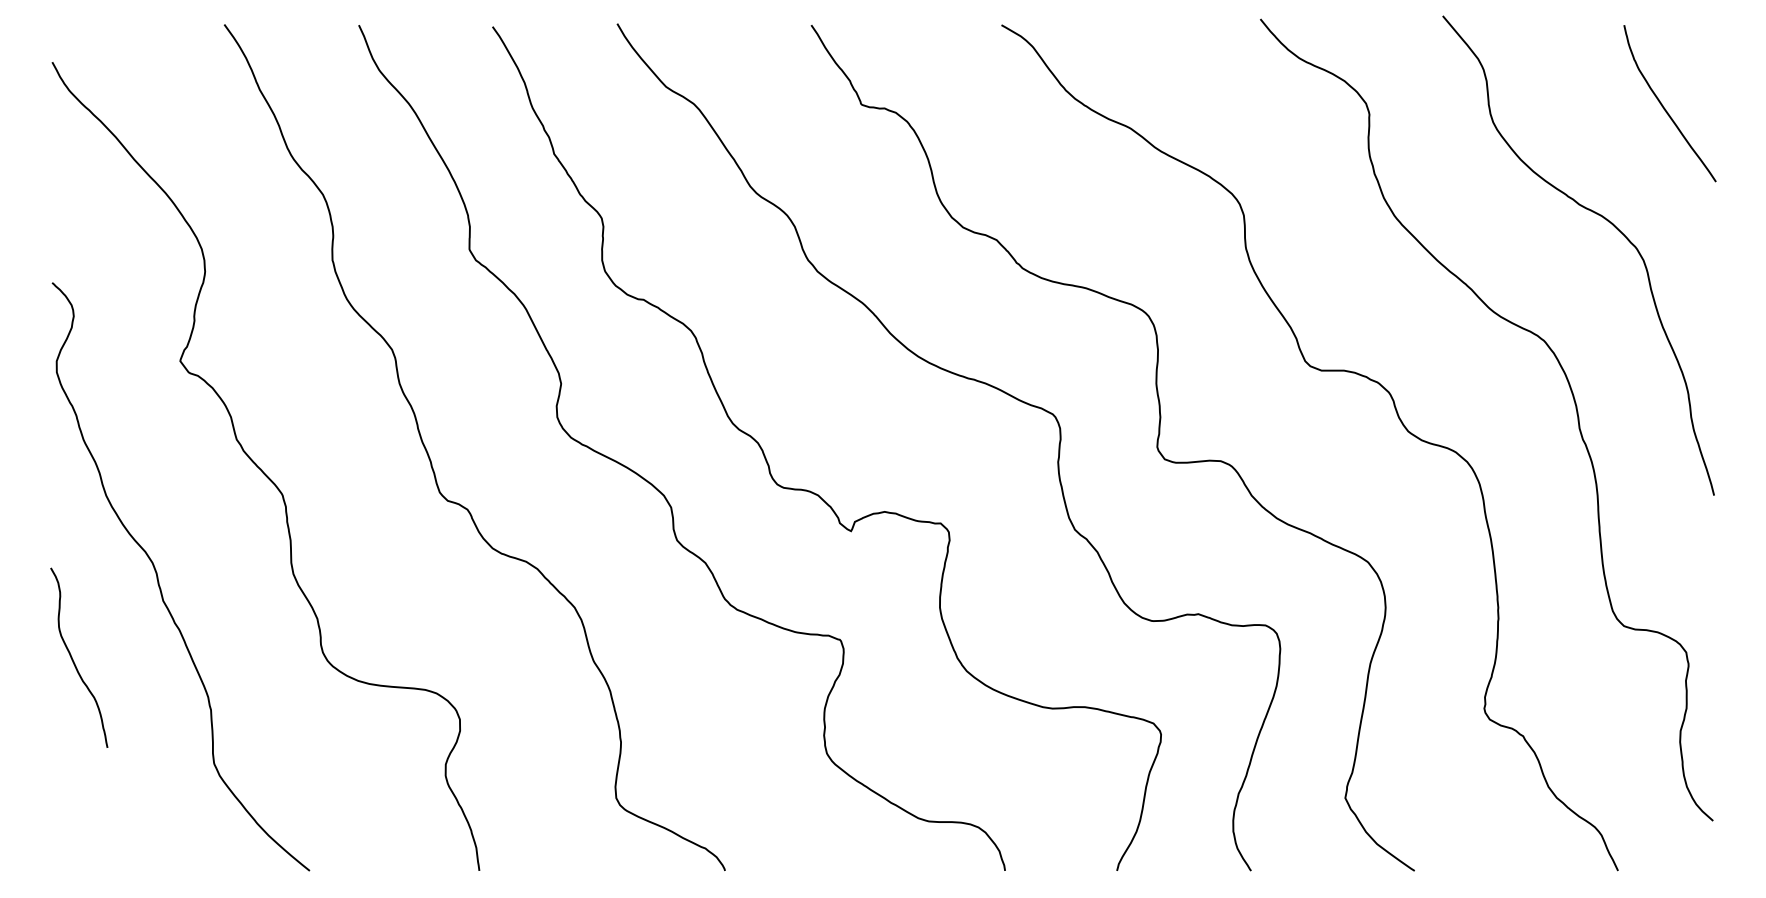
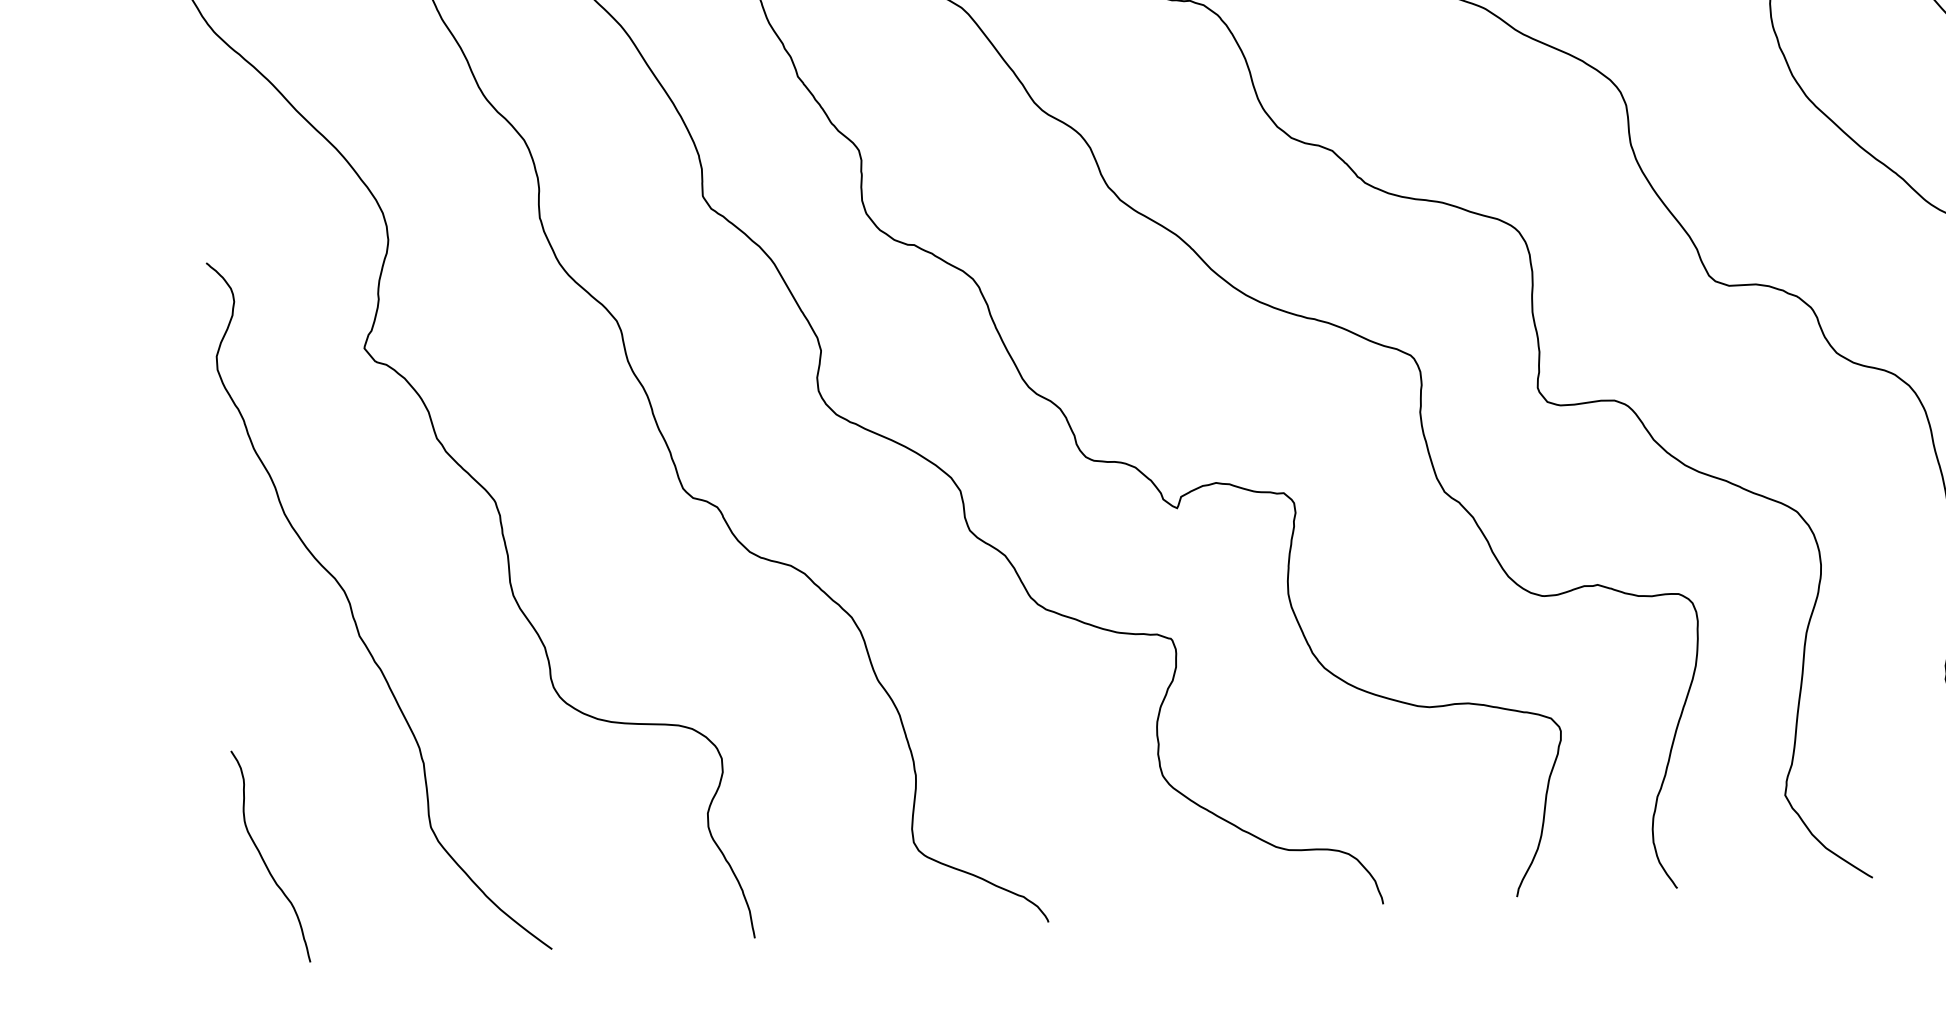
curve: (73, 659) -> (264, 858), moved

